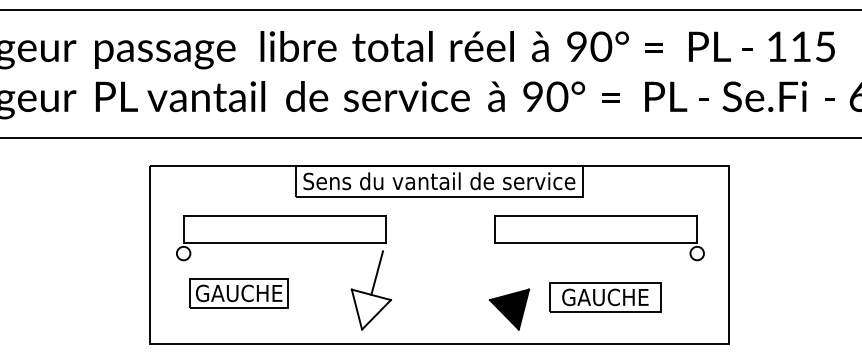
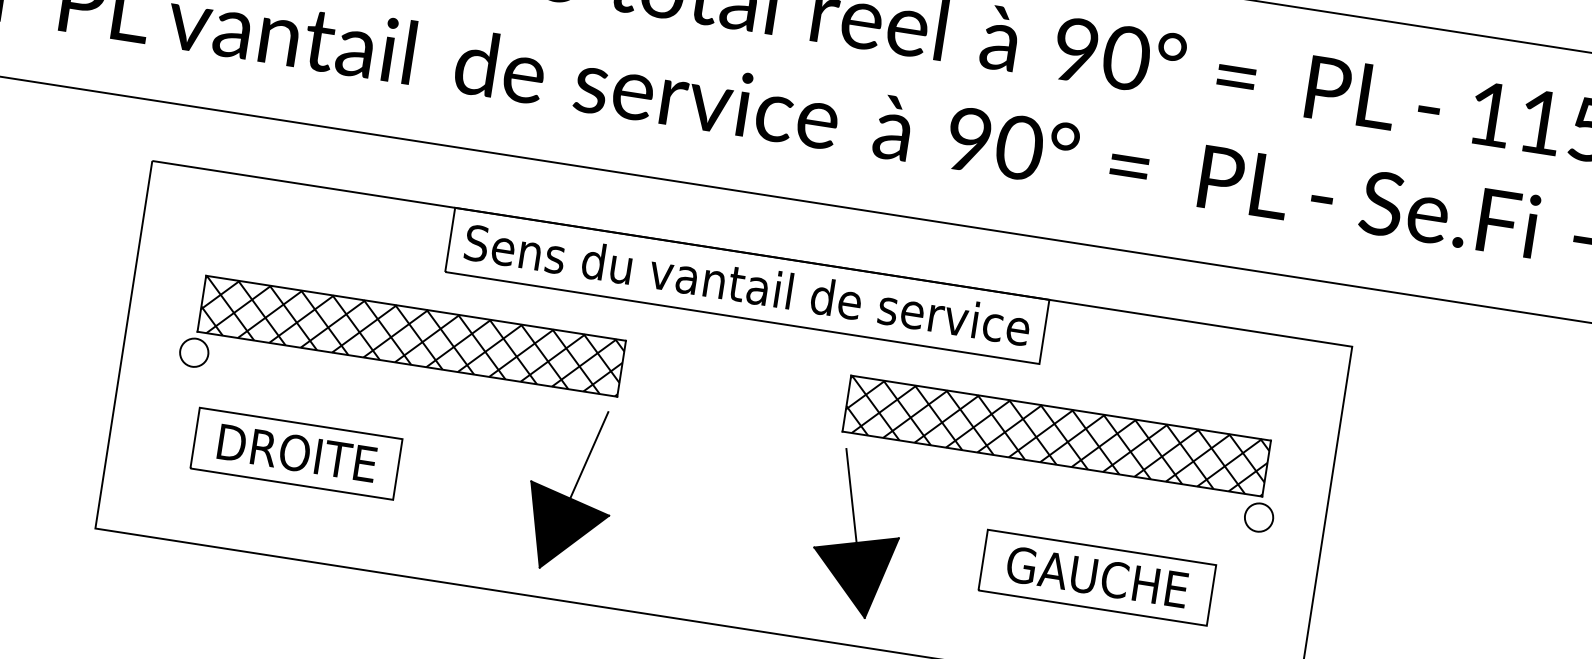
hatch: (284, 229) -> (411, 335), added
hatch: (595, 229) -> (1055, 435), added
line: (503, 272) -> (851, 494), added
text: (238, 293) -> (295, 453), GAUCHE -> DROITE
part: (605, 297) -> (1097, 577), moved
fill: (370, 309) -> (563, 528), added

